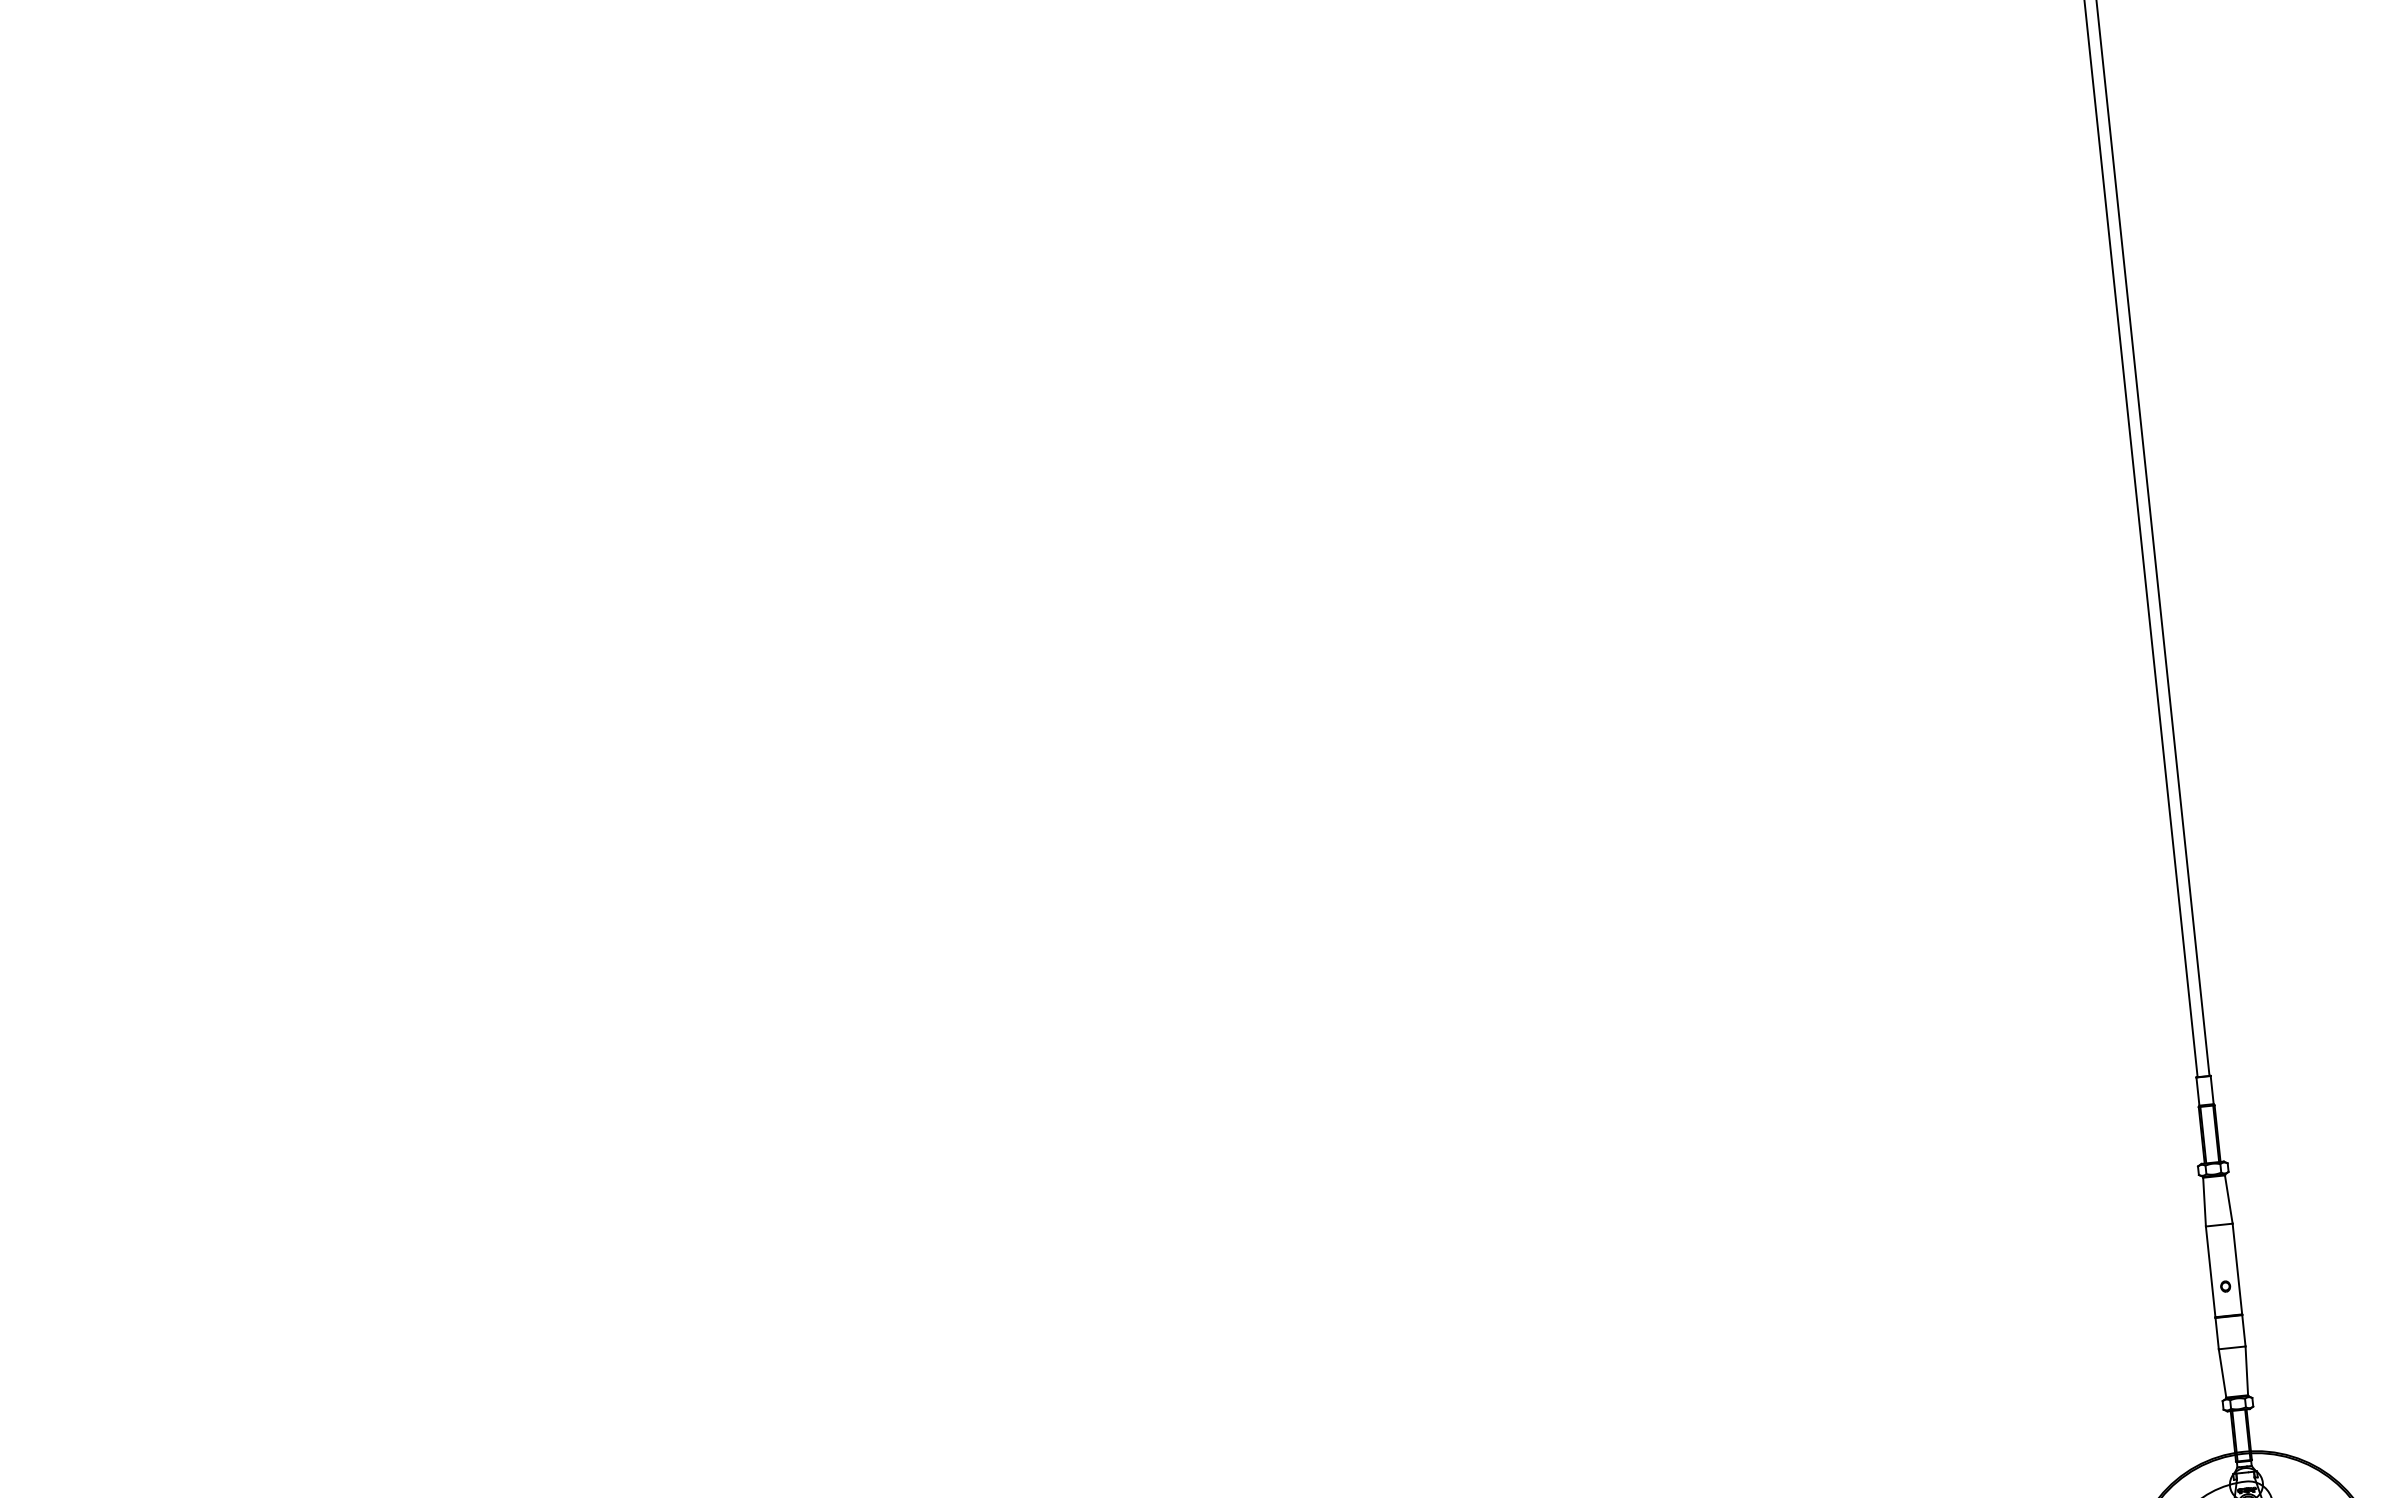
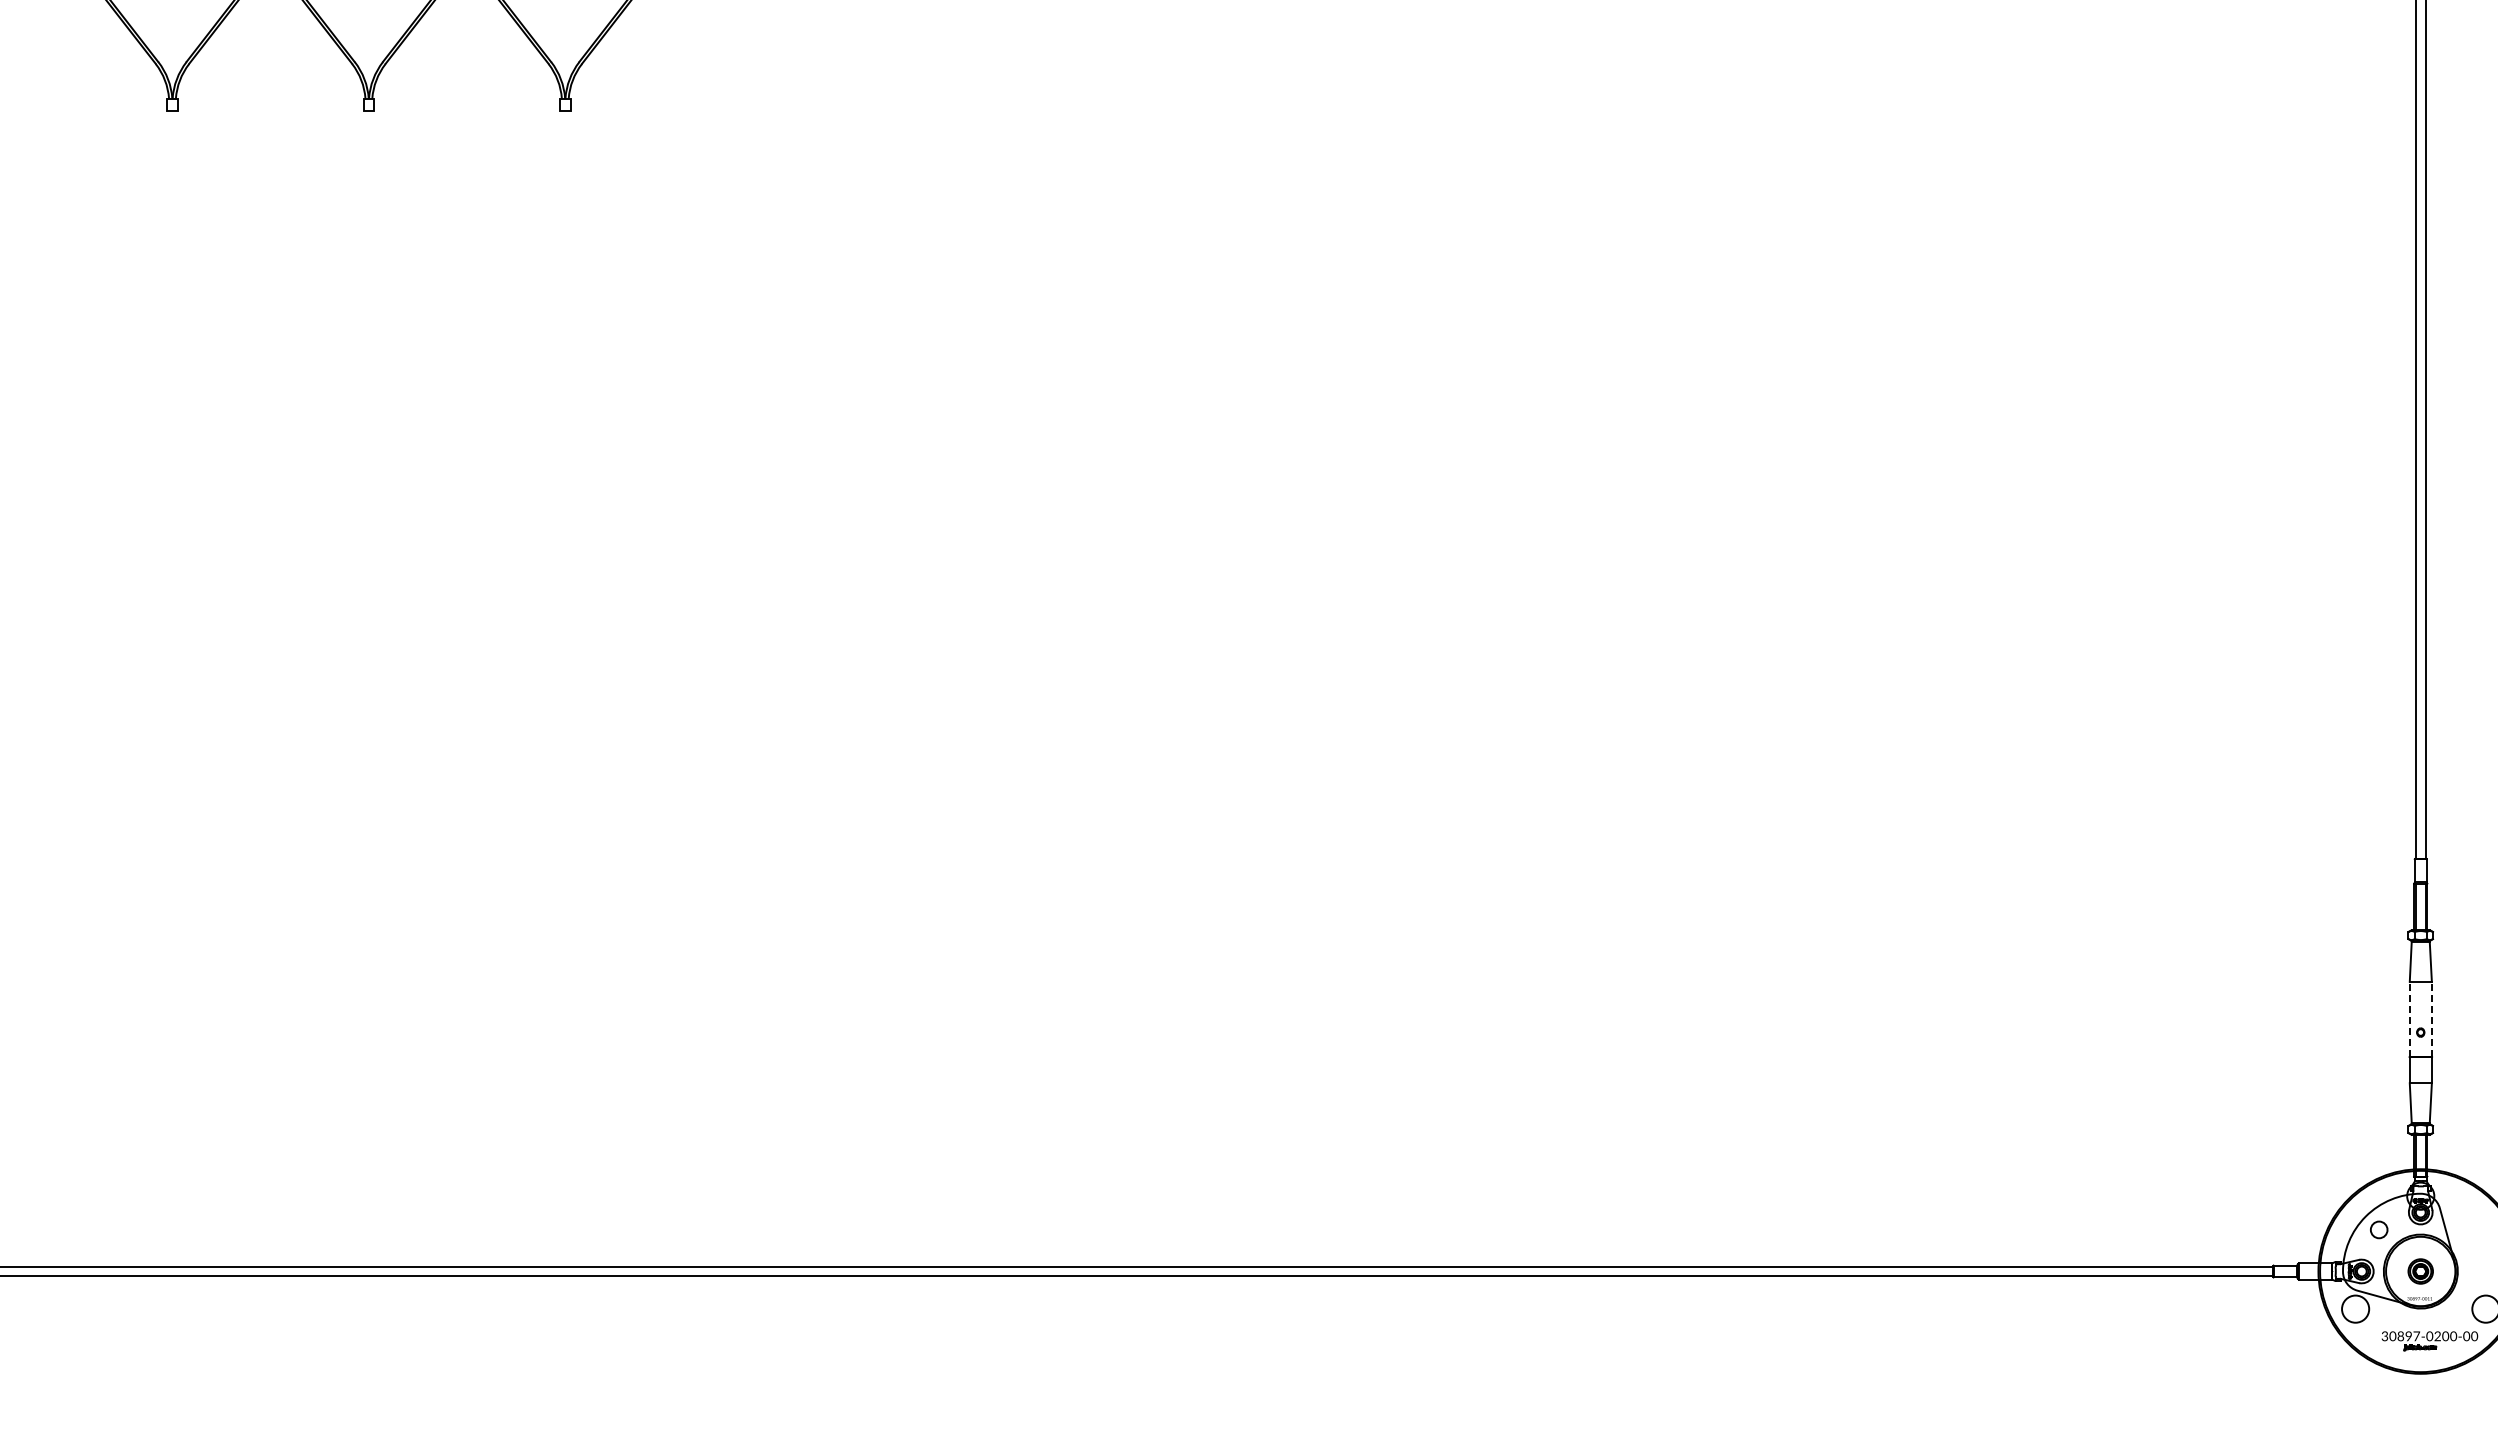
line: (2236, 1268) -> (2431, 1018), solid -> dashed
line: (2210, 1270) -> (2409, 1018), solid -> dashed

